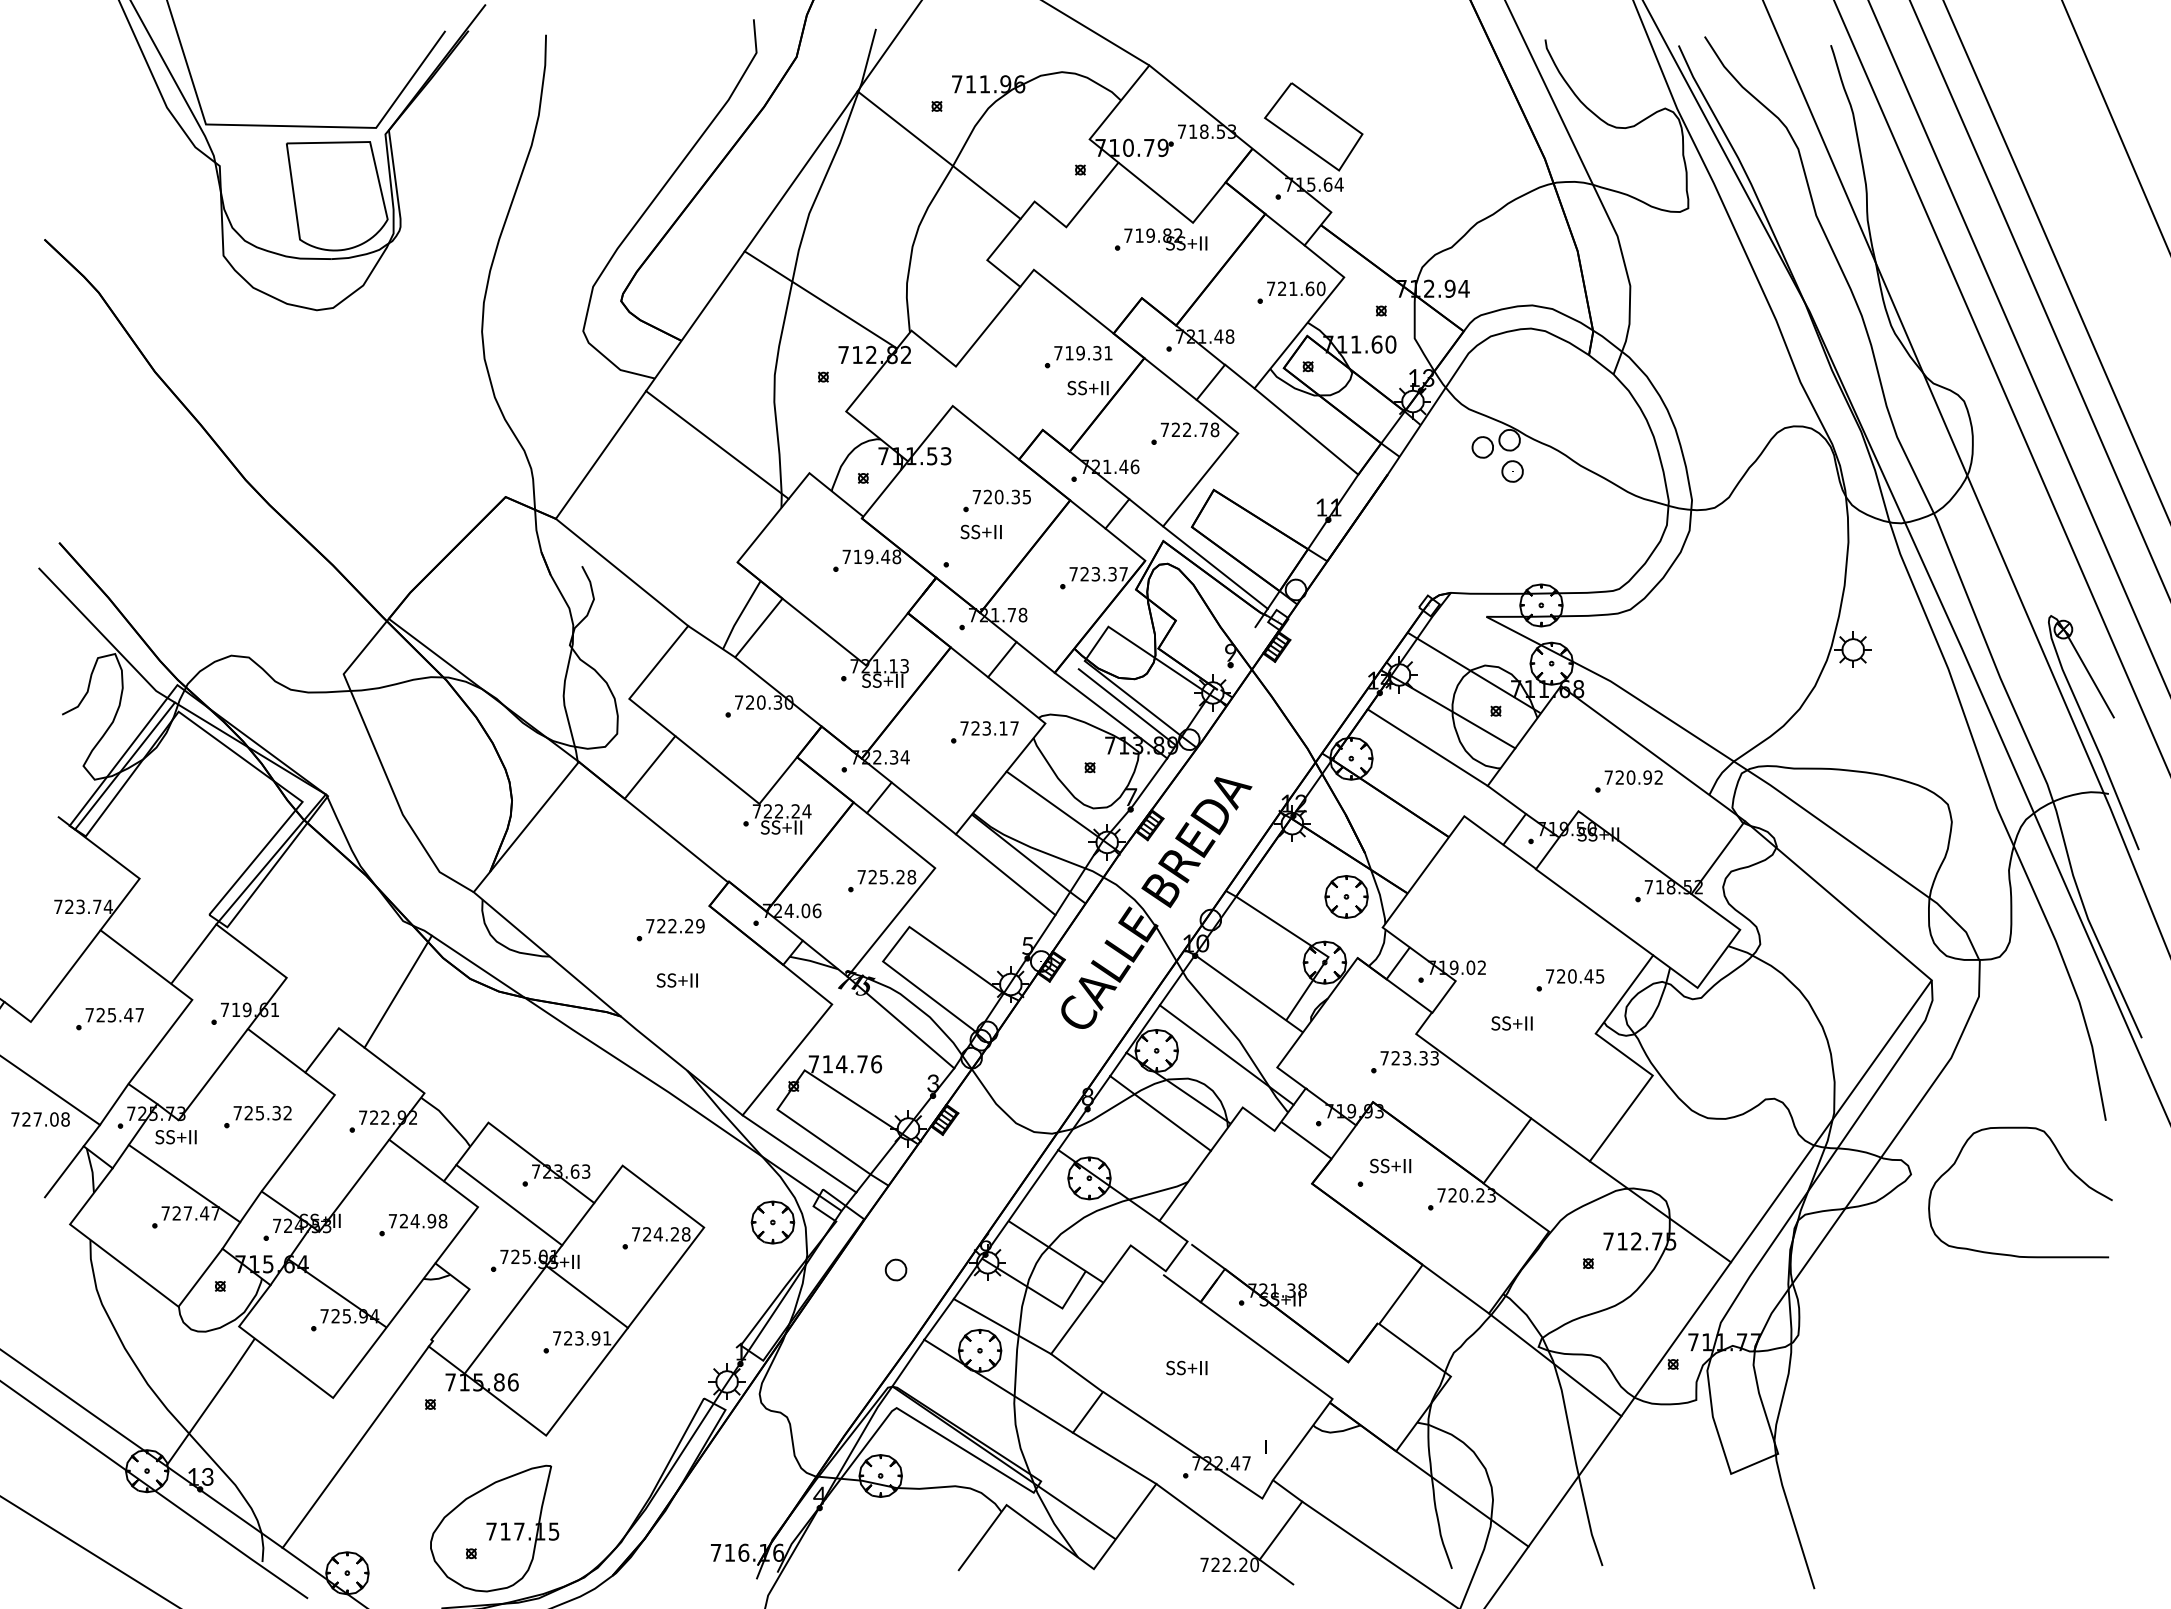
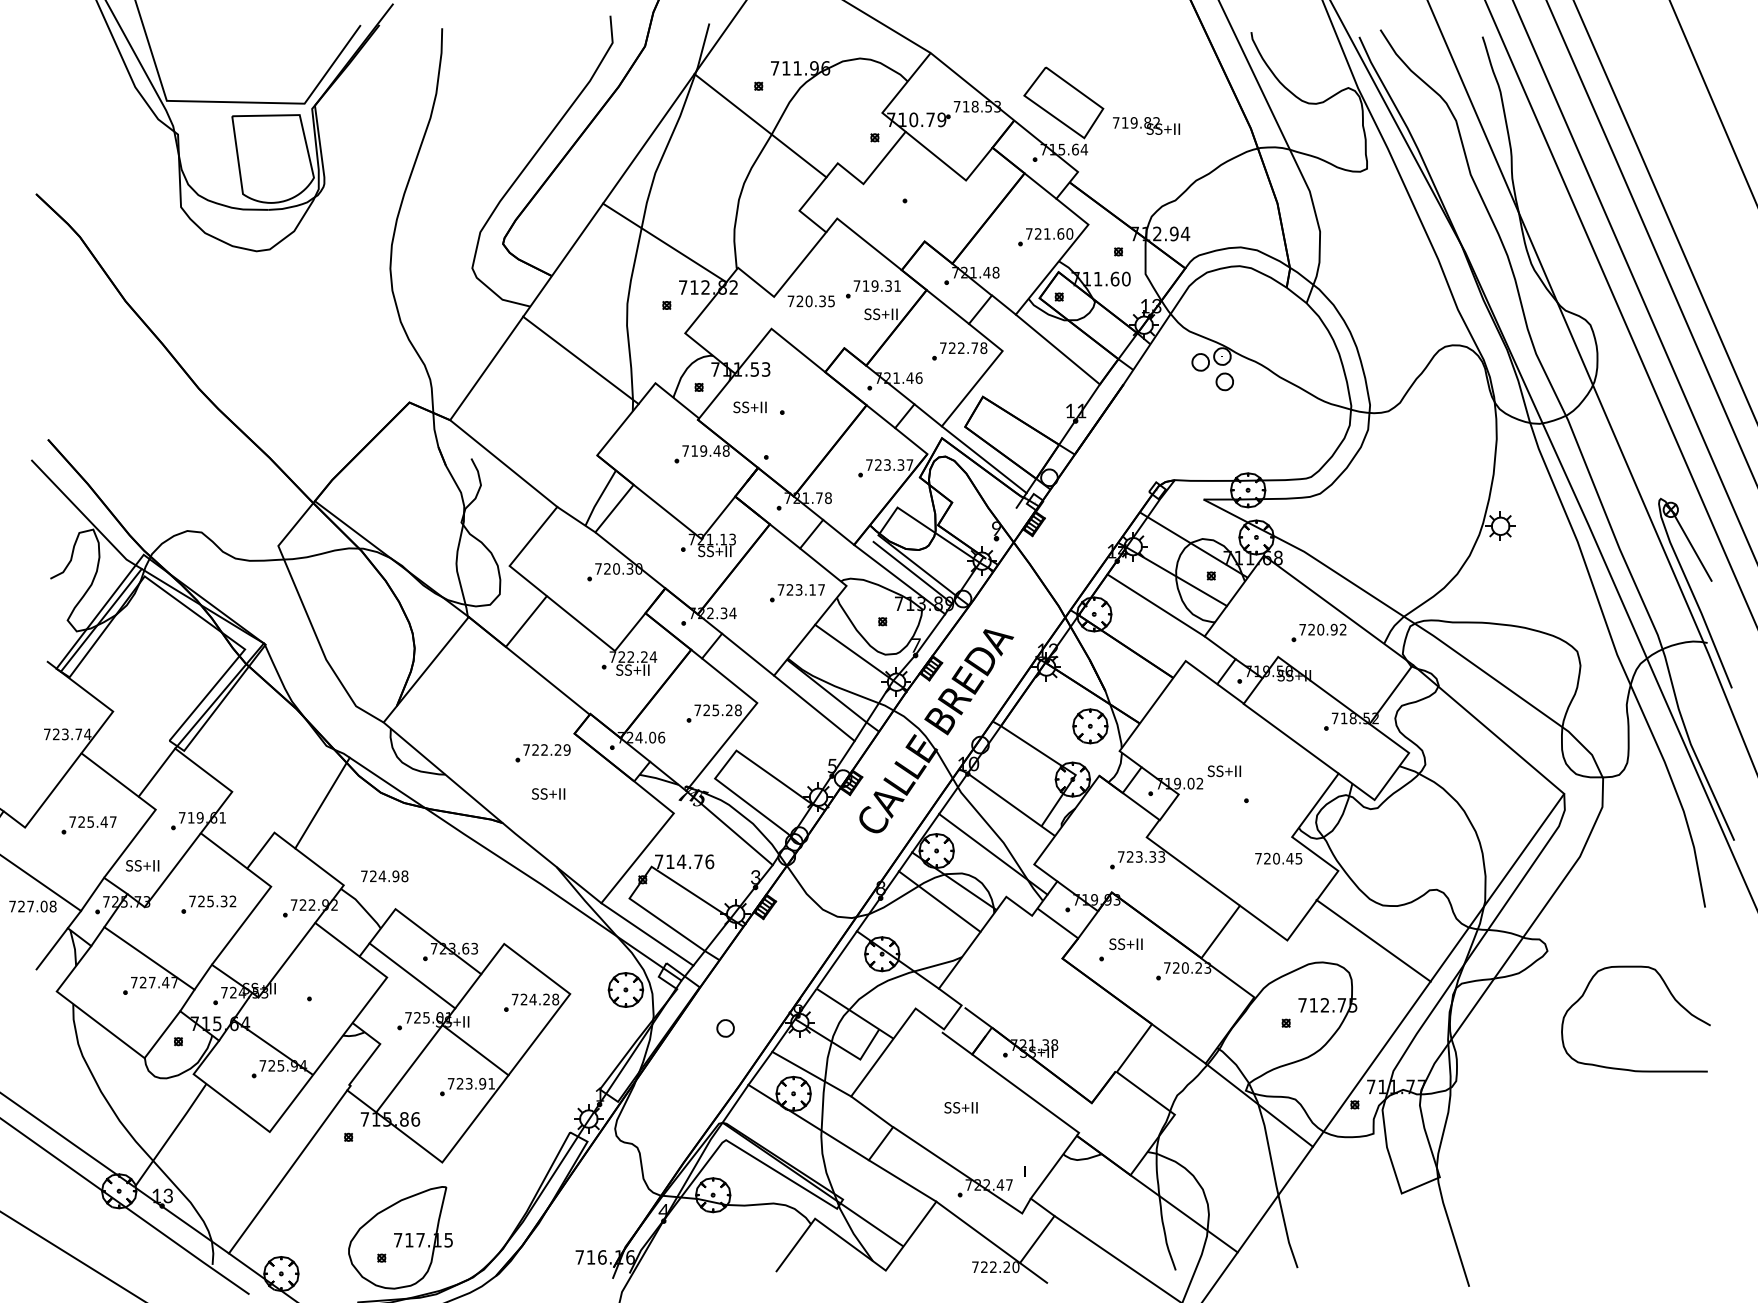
text: (1165, 239) -> (1146, 126), moved
text: (1001, 496) -> (810, 300), moved
text: (980, 531) -> (749, 406), moved
text: (1575, 976) -> (1278, 858), moved
text: (1511, 1023) -> (1223, 771), moved
text: (175, 1137) -> (142, 866), moved
curve: (2063, 1162) -> (1670, 994), moved
line: (1660, 1211) -> (1373, 940), moved
text: (418, 1221) -> (385, 876), moved

